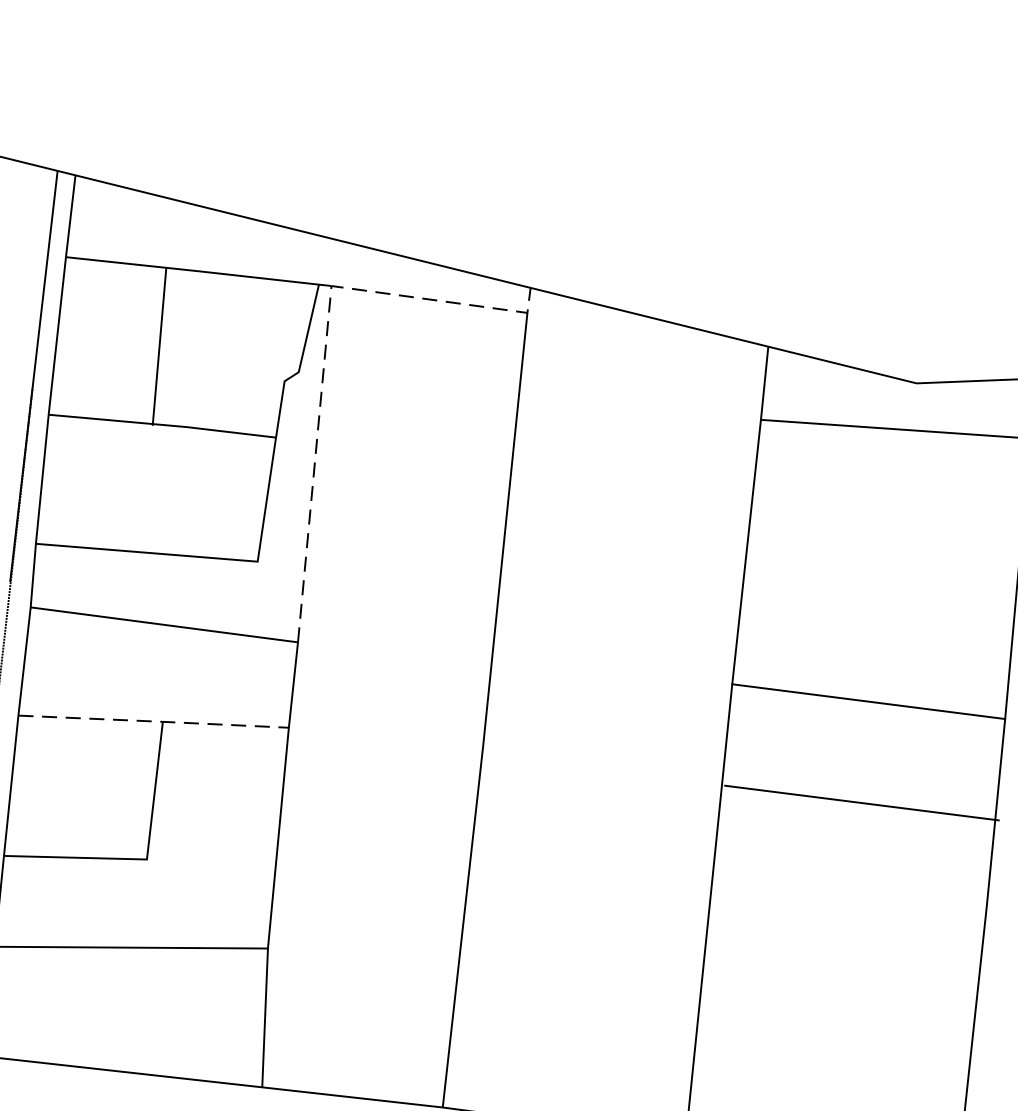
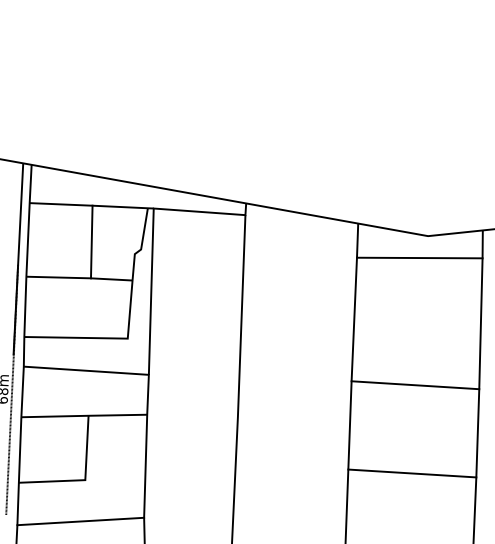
line: (158, 345) -> (91, 241), moved
line: (324, 350) -> (152, 238), dashed -> solid
line: (154, 720) -> (84, 415), dashed -> solid
line: (862, 803) -> (412, 473), moved

